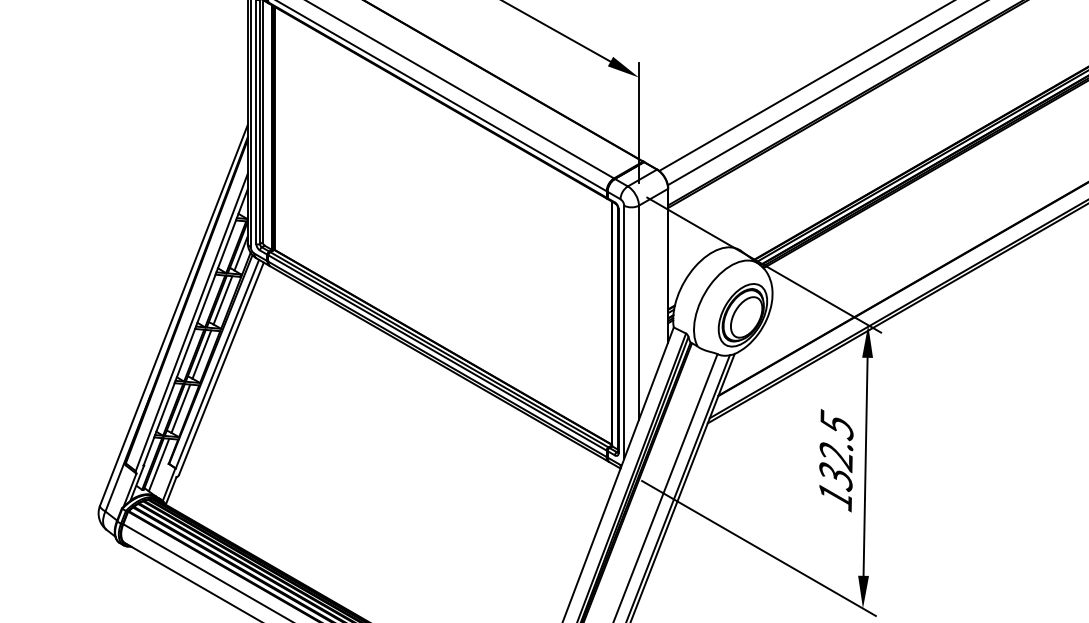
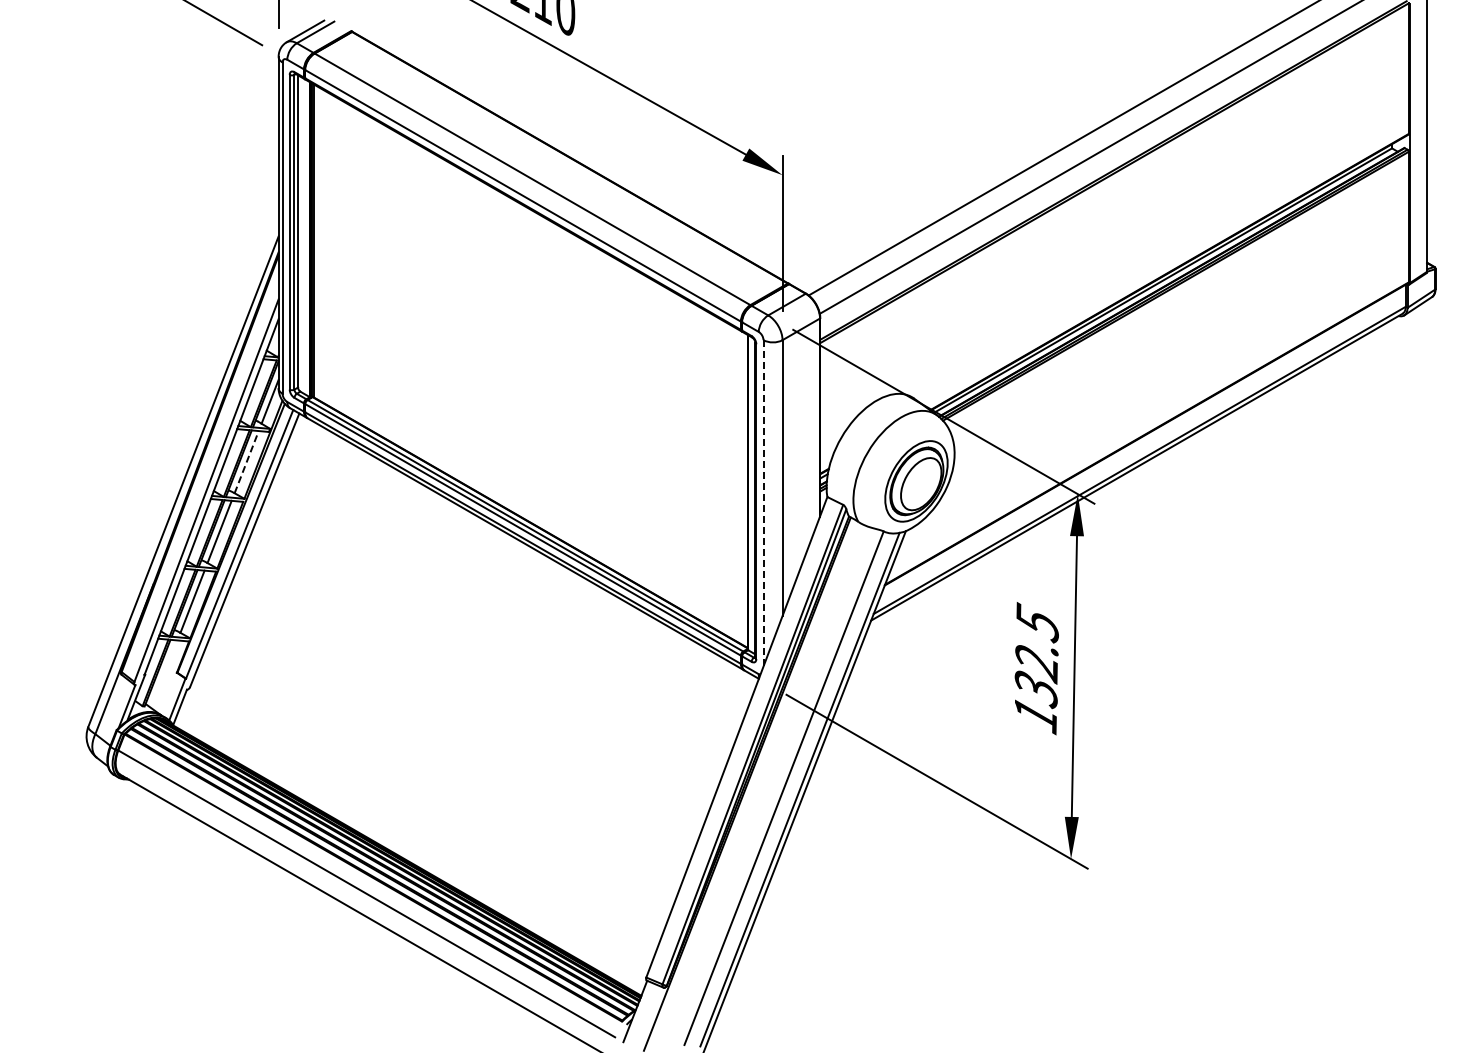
line: (222, 299) -> (246, 461), solid -> dashed
line: (624, 332) -> (763, 503), solid -> dashed
line: (159, 465) -> (164, 674), removed

